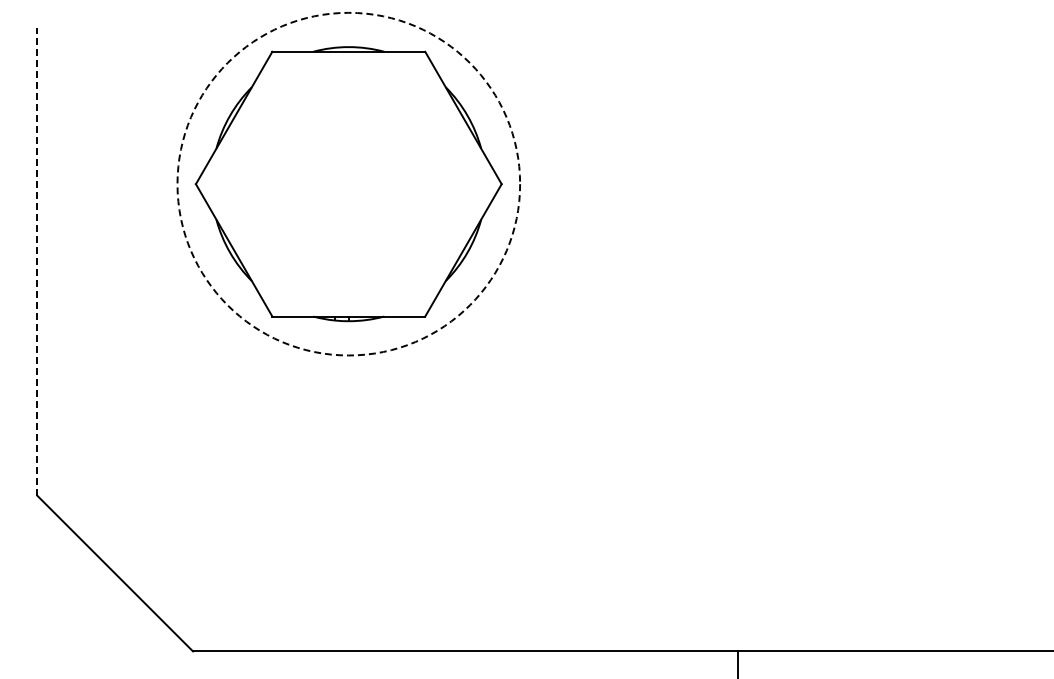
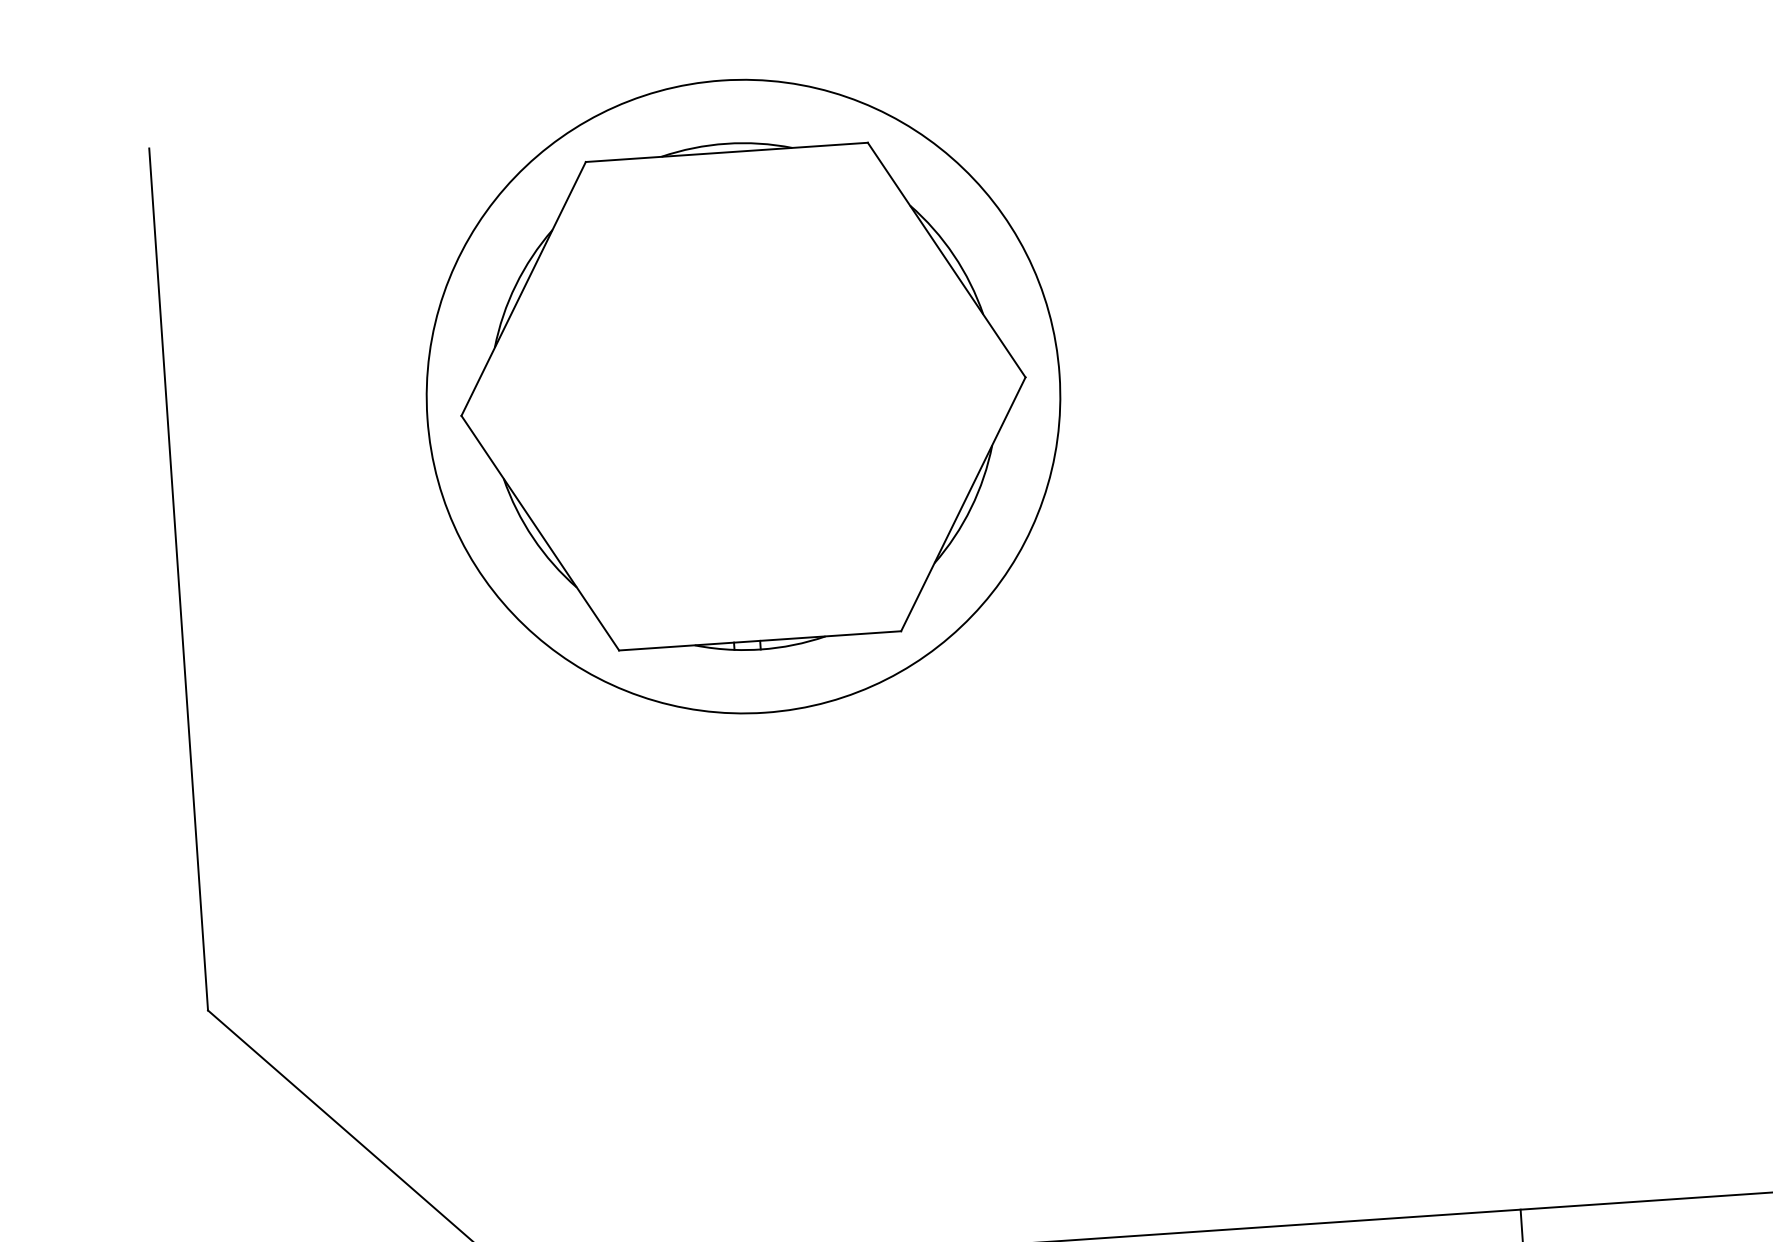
circle: (348, 183) -> (742, 395), dashed -> solid
line: (37, 262) -> (179, 580), dashed -> solid

